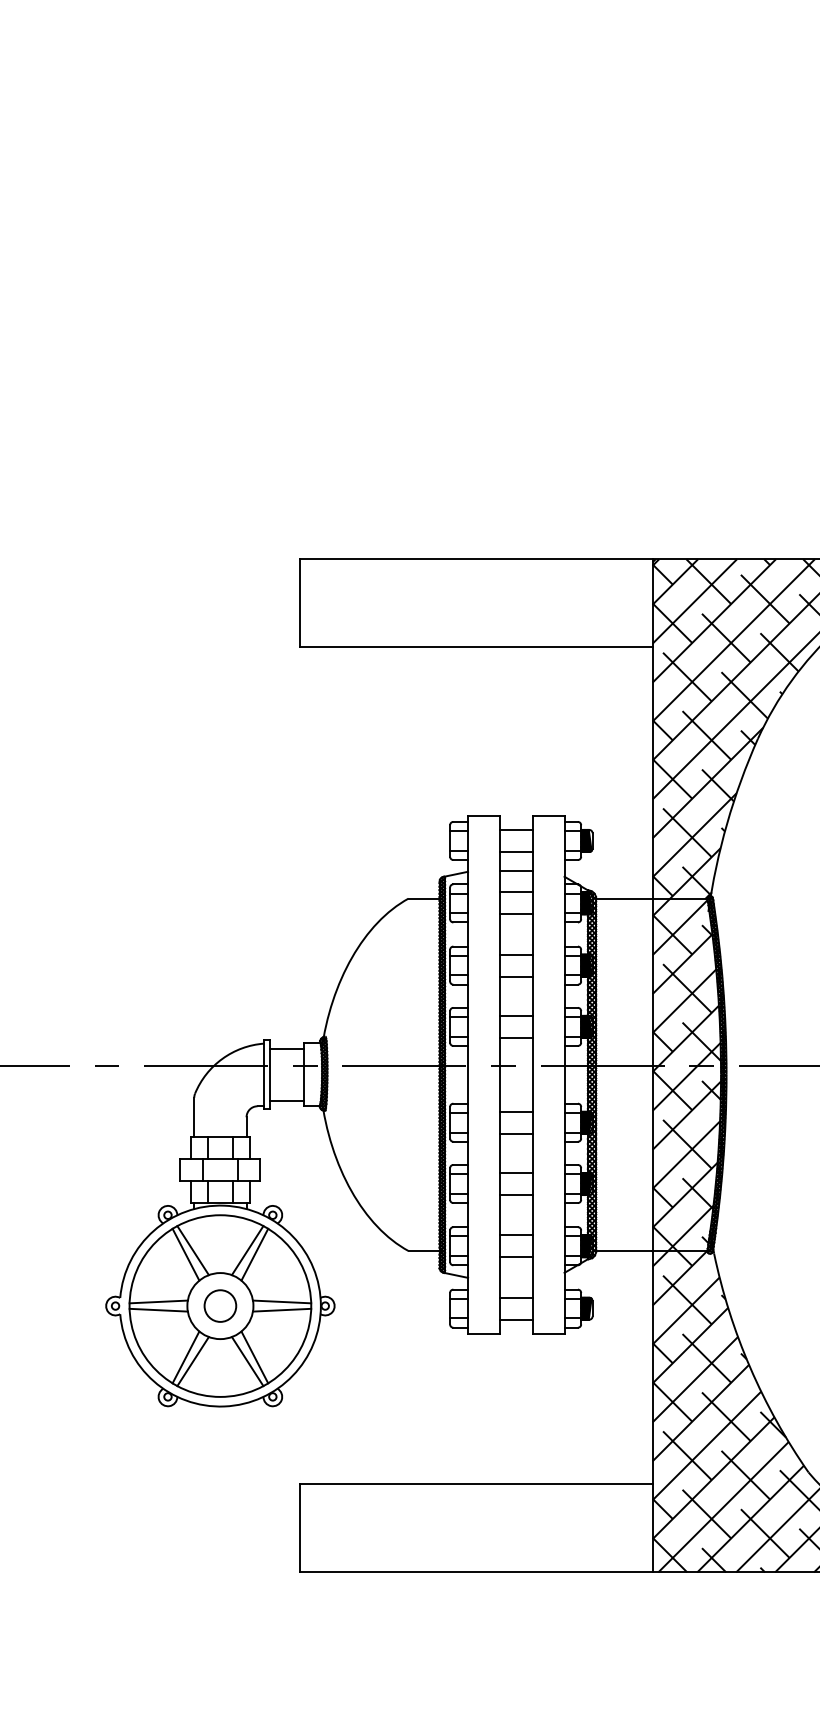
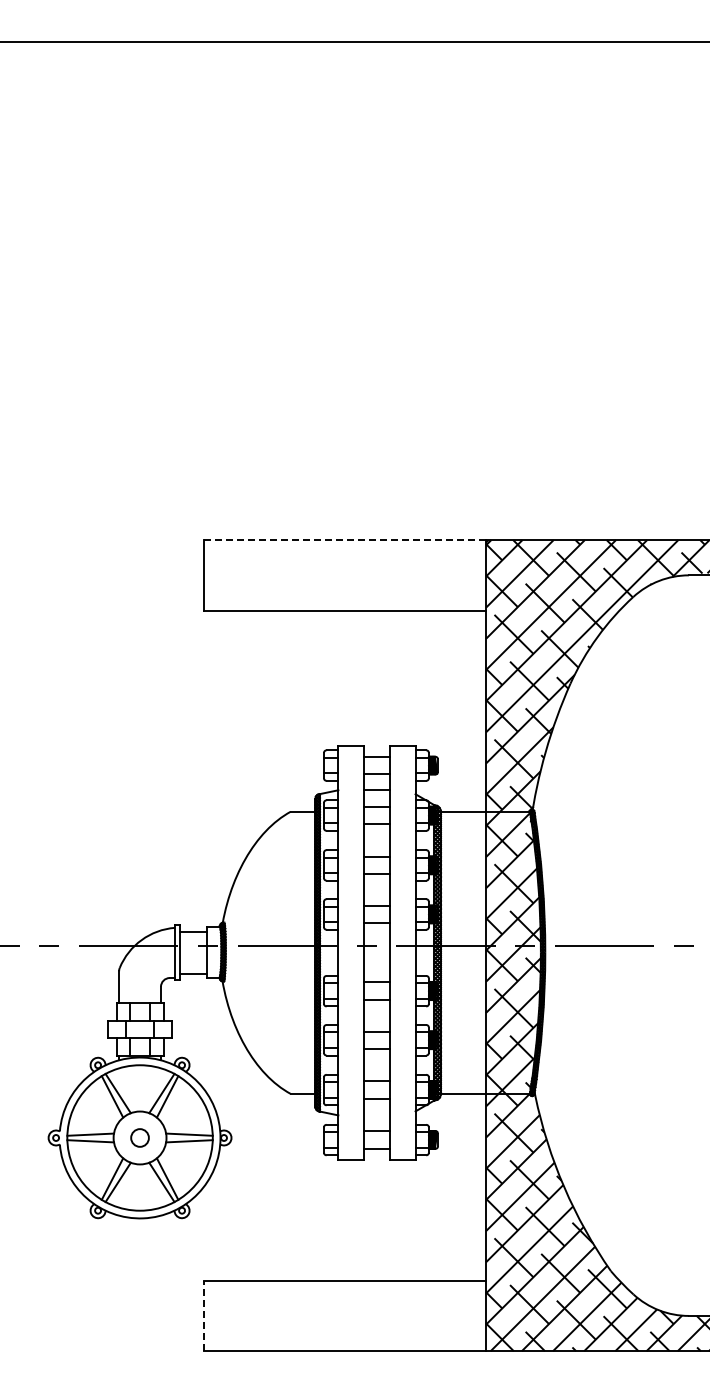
line: (475, 559) -> (344, 540), solid -> dashed
circle: (219, 1305) -> (139, 1137), size x0.7
line: (299, 1527) -> (203, 1315), solid -> dashed

